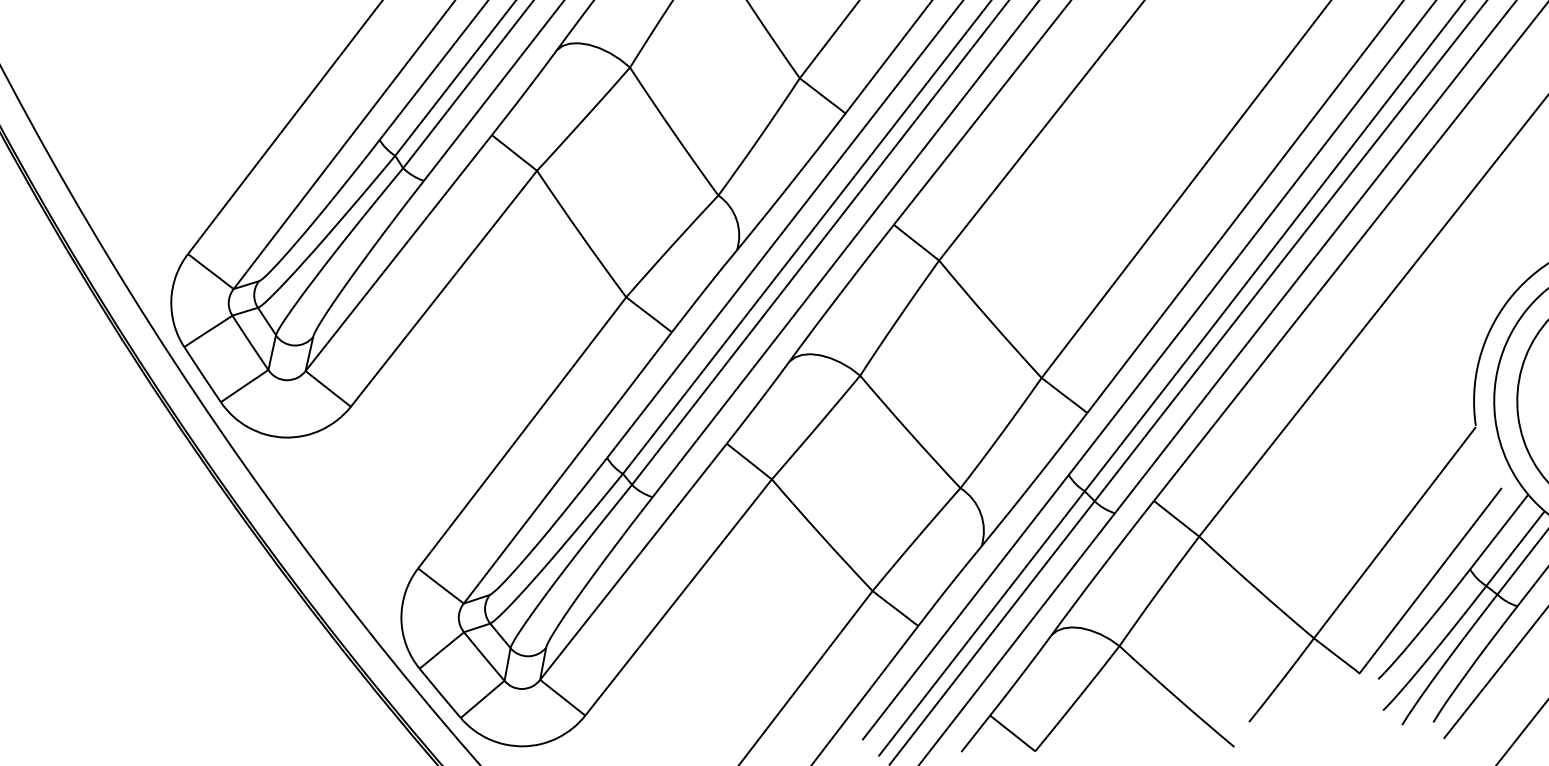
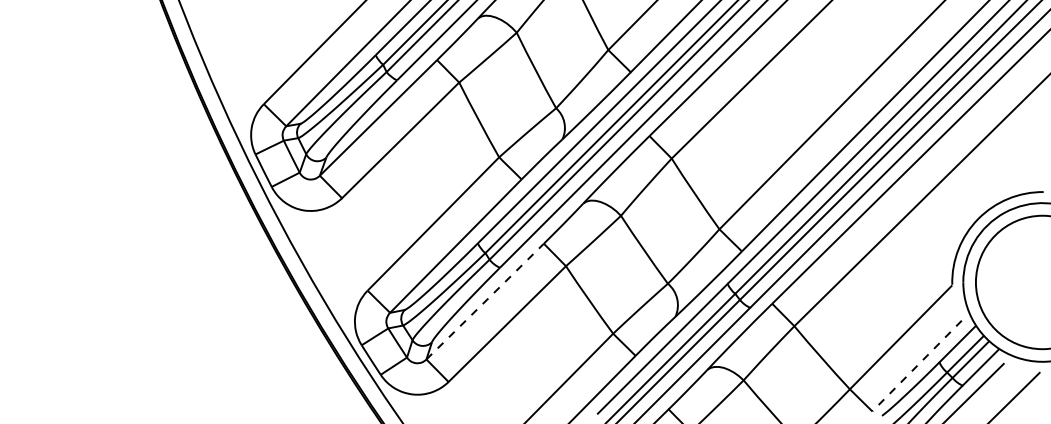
line: (632, 561) -> (484, 301), solid -> dashed
line: (1431, 581) -> (917, 366), solid -> dashed

